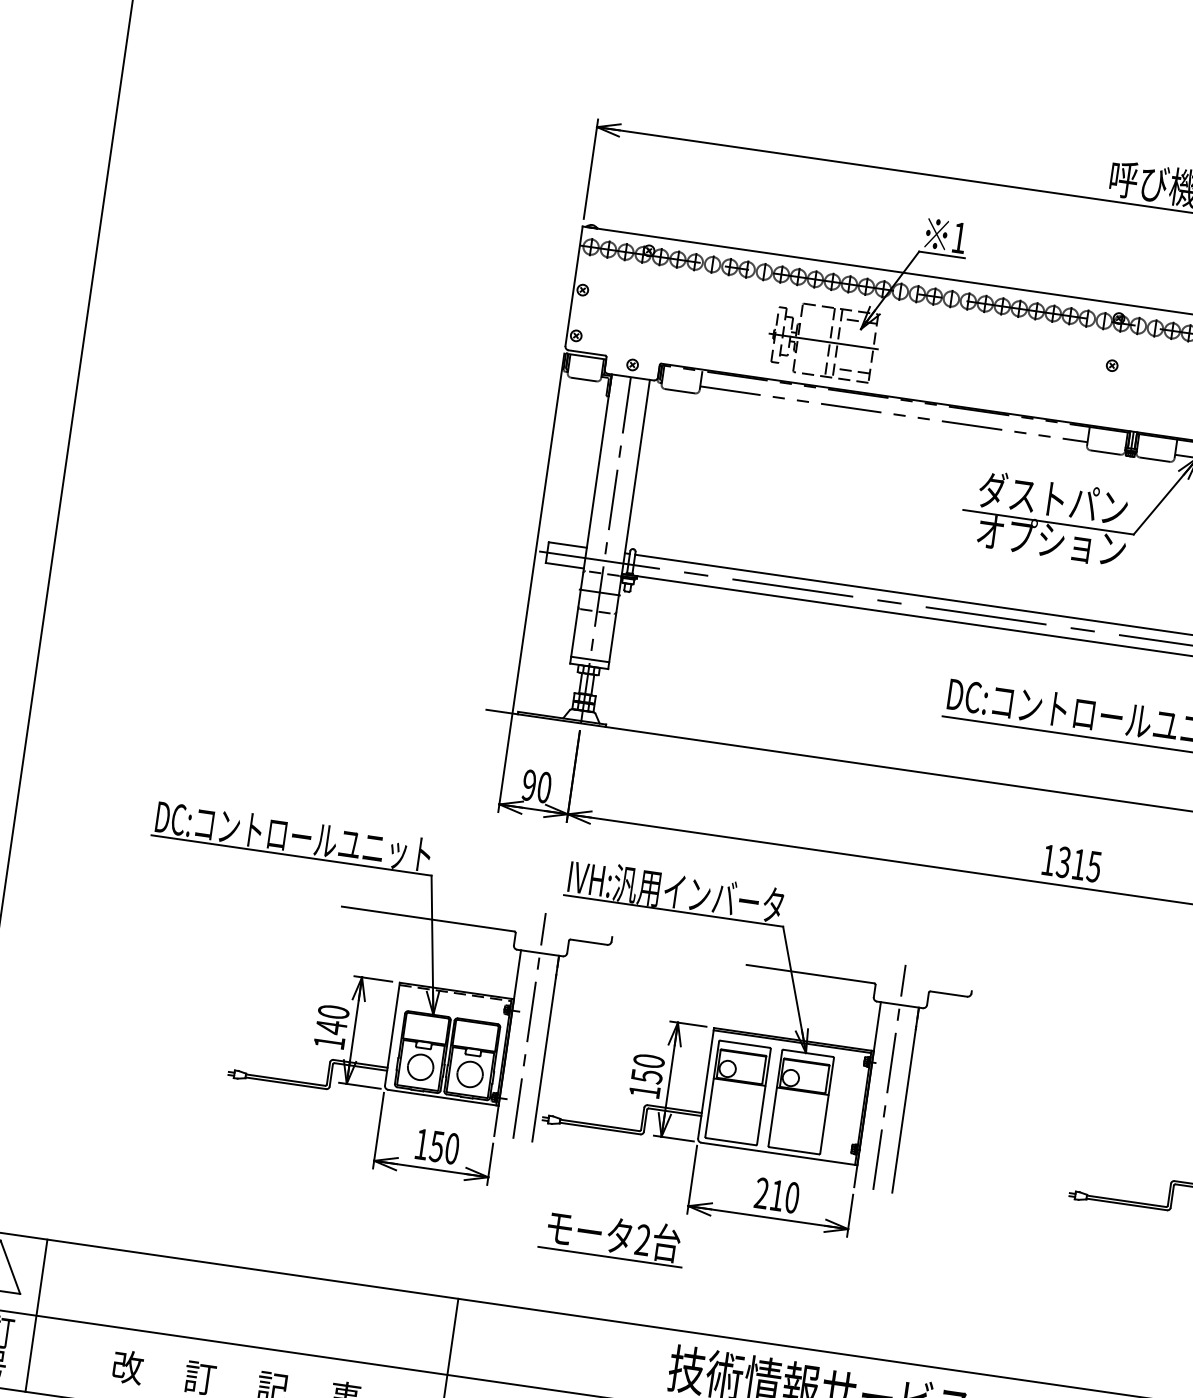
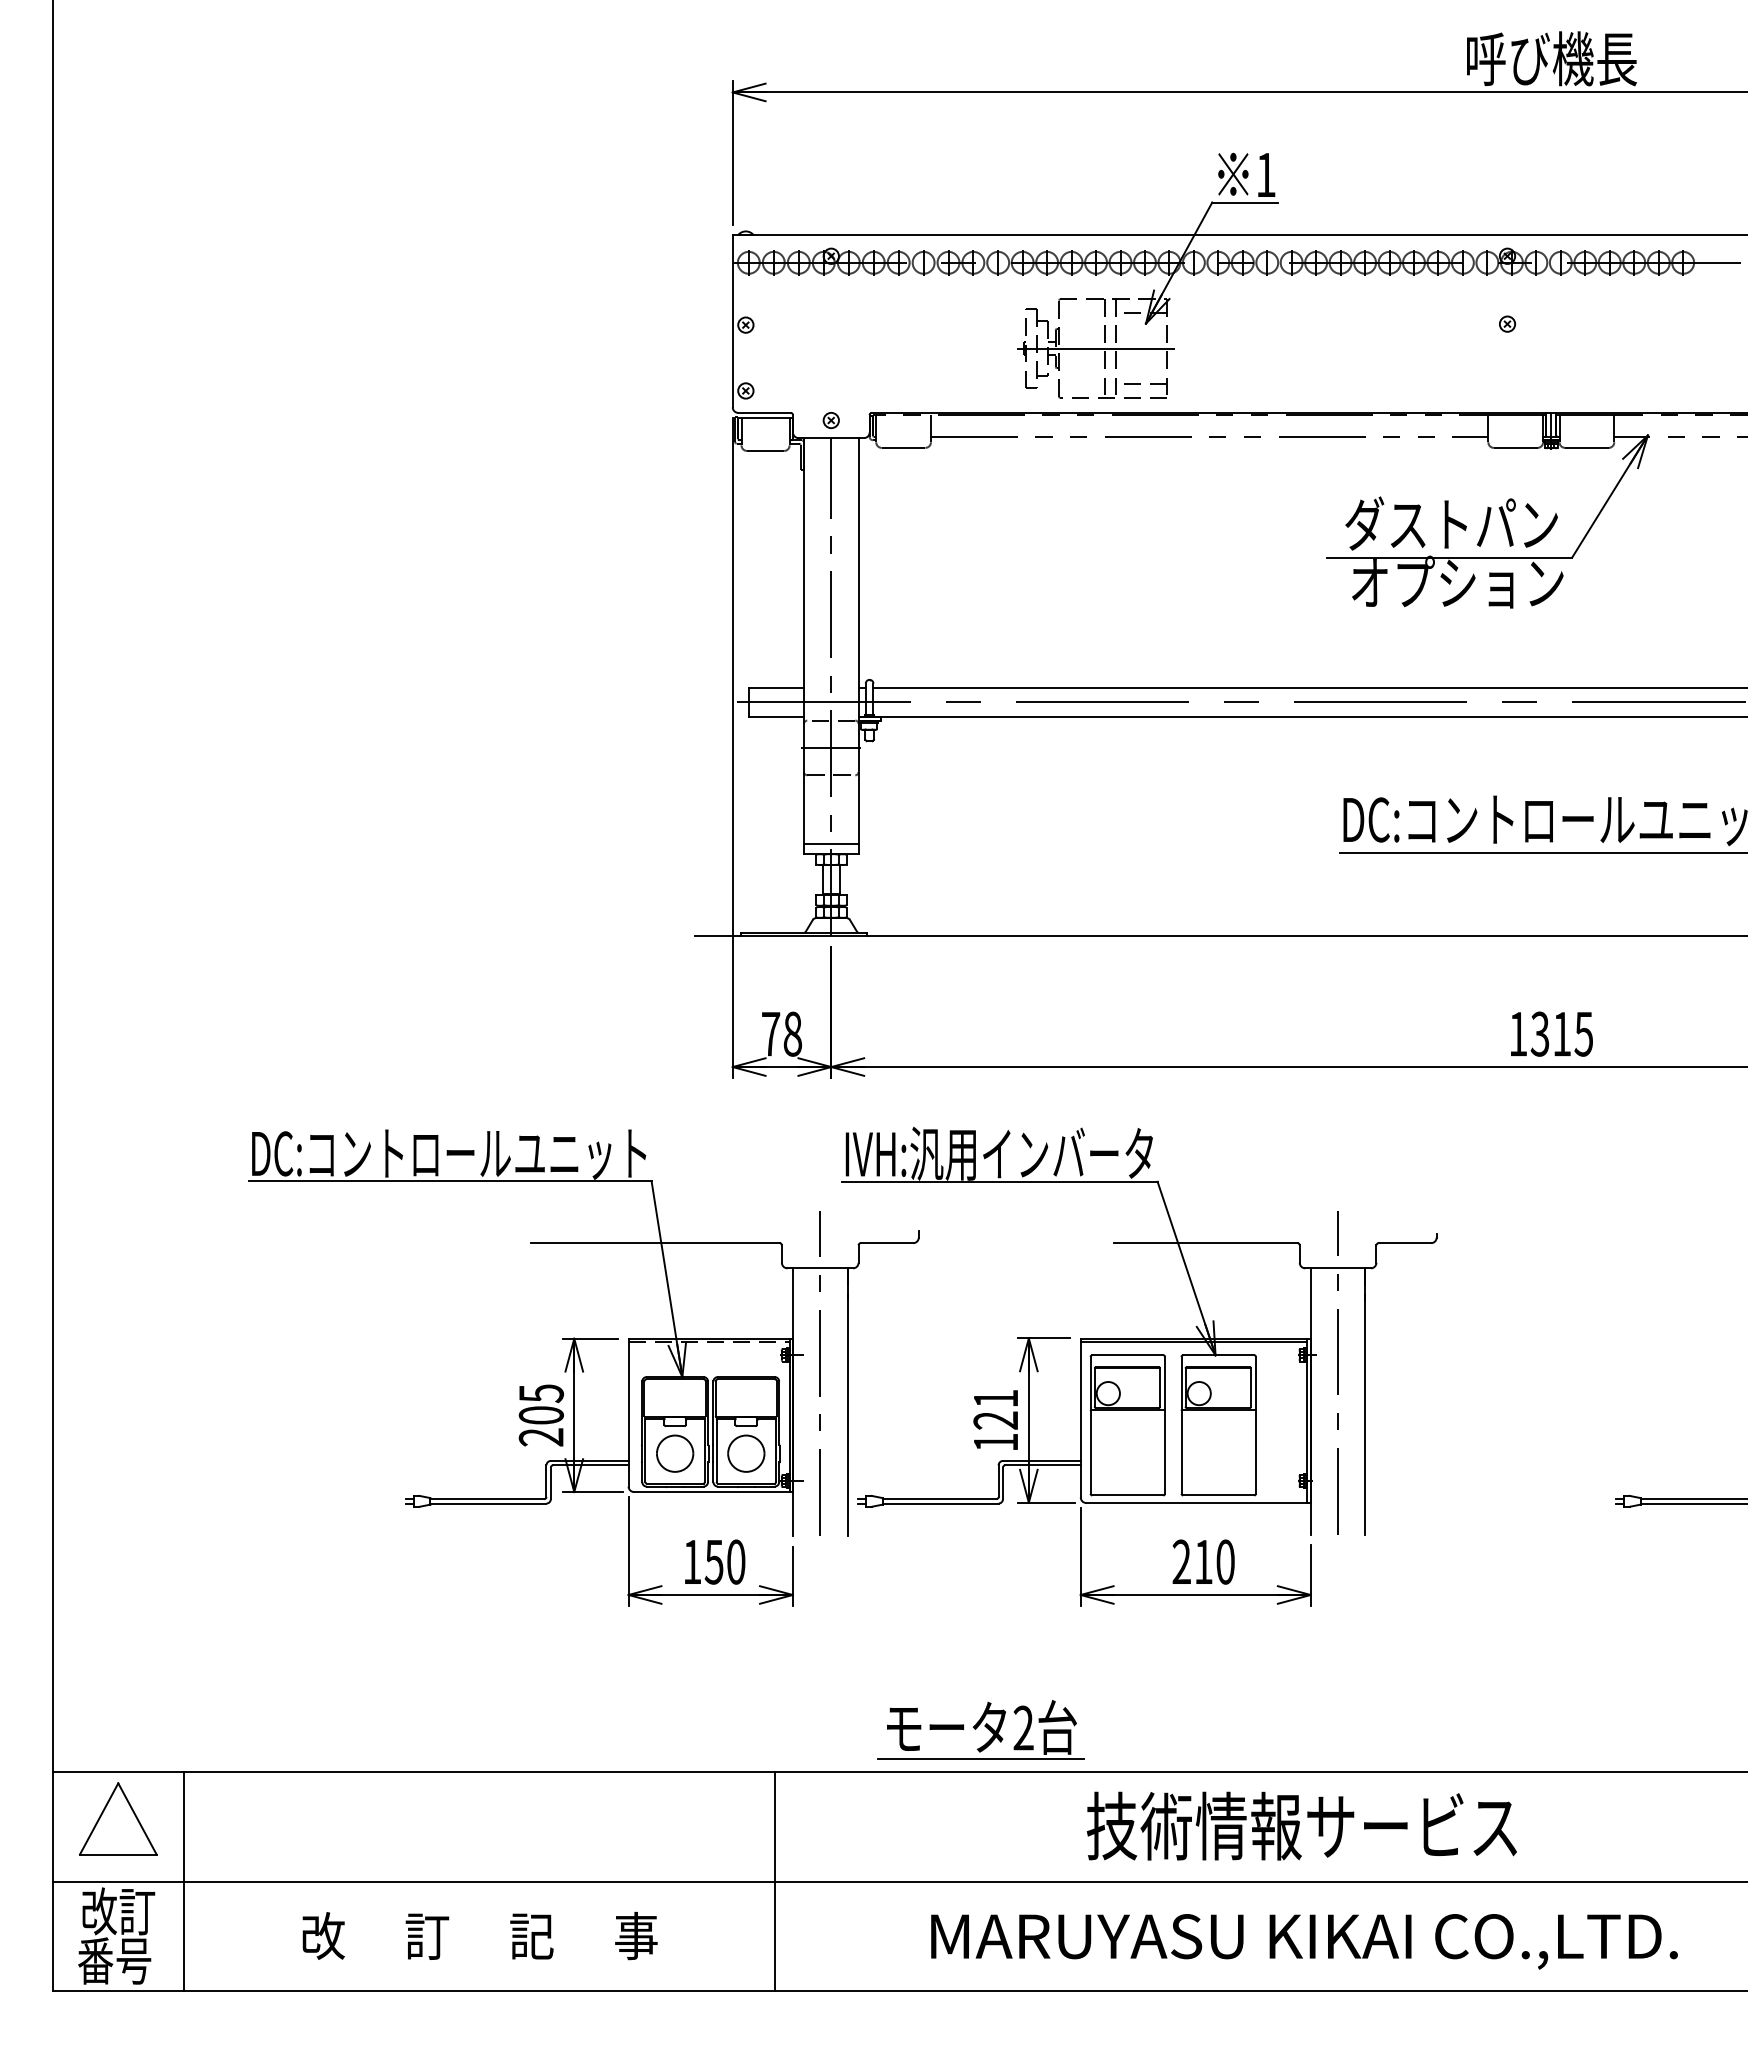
text: (536, 785) -> (781, 1033), 90 -> 78
text: (331, 1027) -> (541, 1415), 140 -> 205
text: (647, 1068) -> (995, 1409), 150 -> 121
part: (612, 1236) -> (980, 1729), moved

